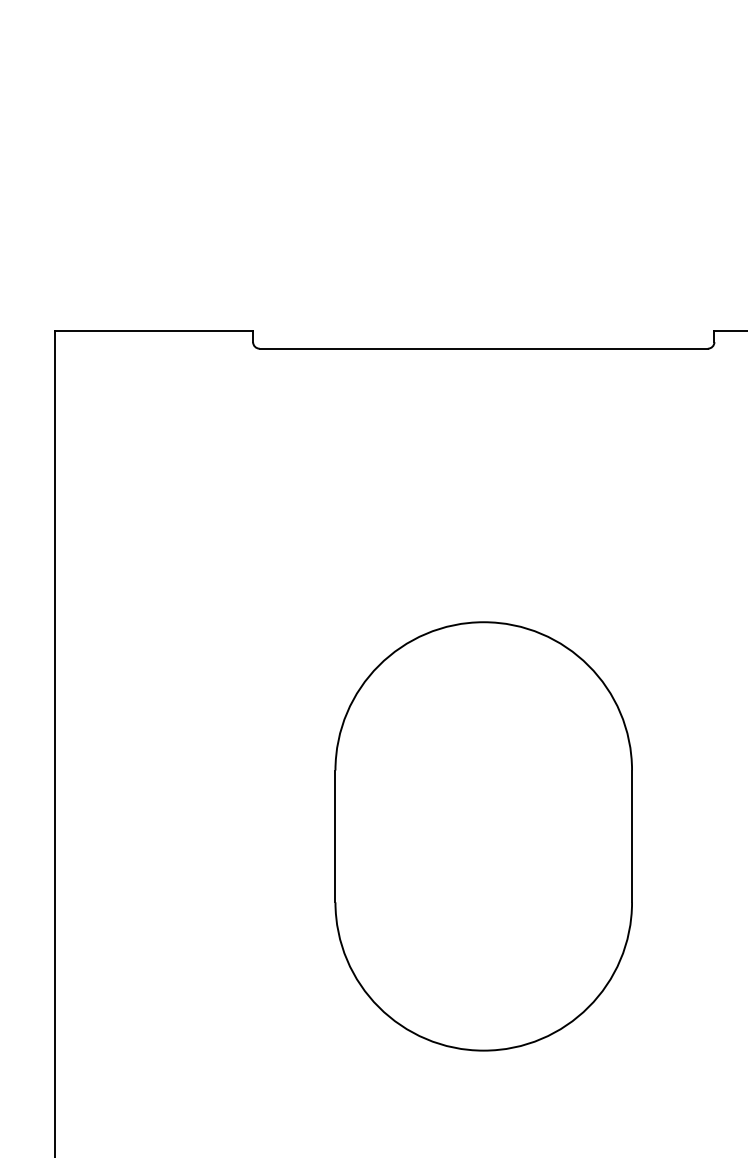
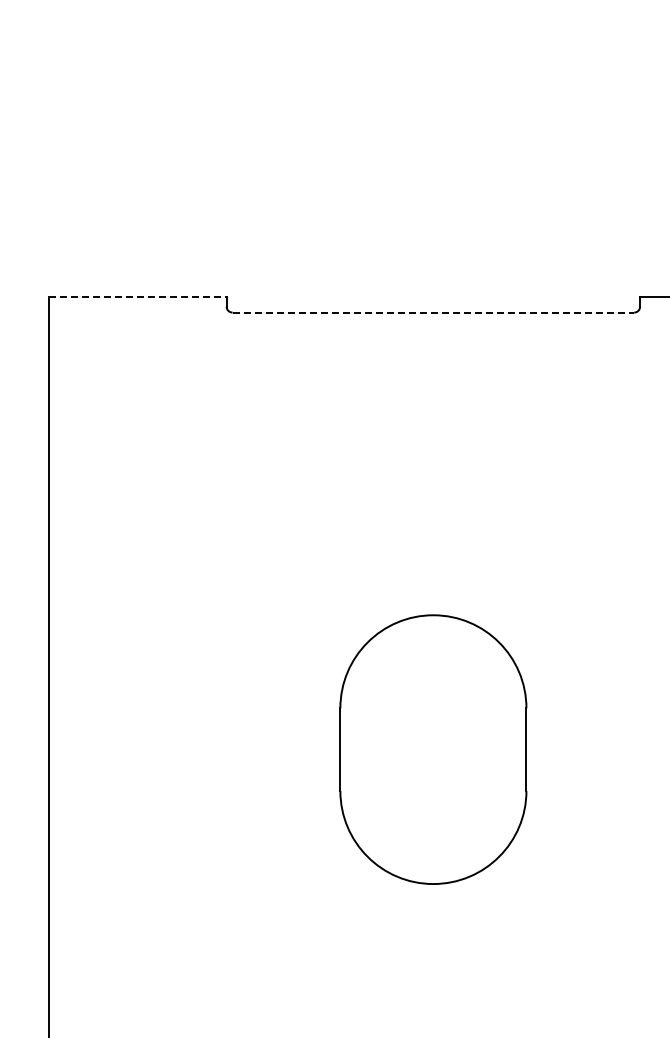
line: (154, 330) -> (138, 296), solid -> dashed
line: (483, 348) -> (433, 312), solid -> dashed
part: (483, 836) -> (433, 749), size x0.7

